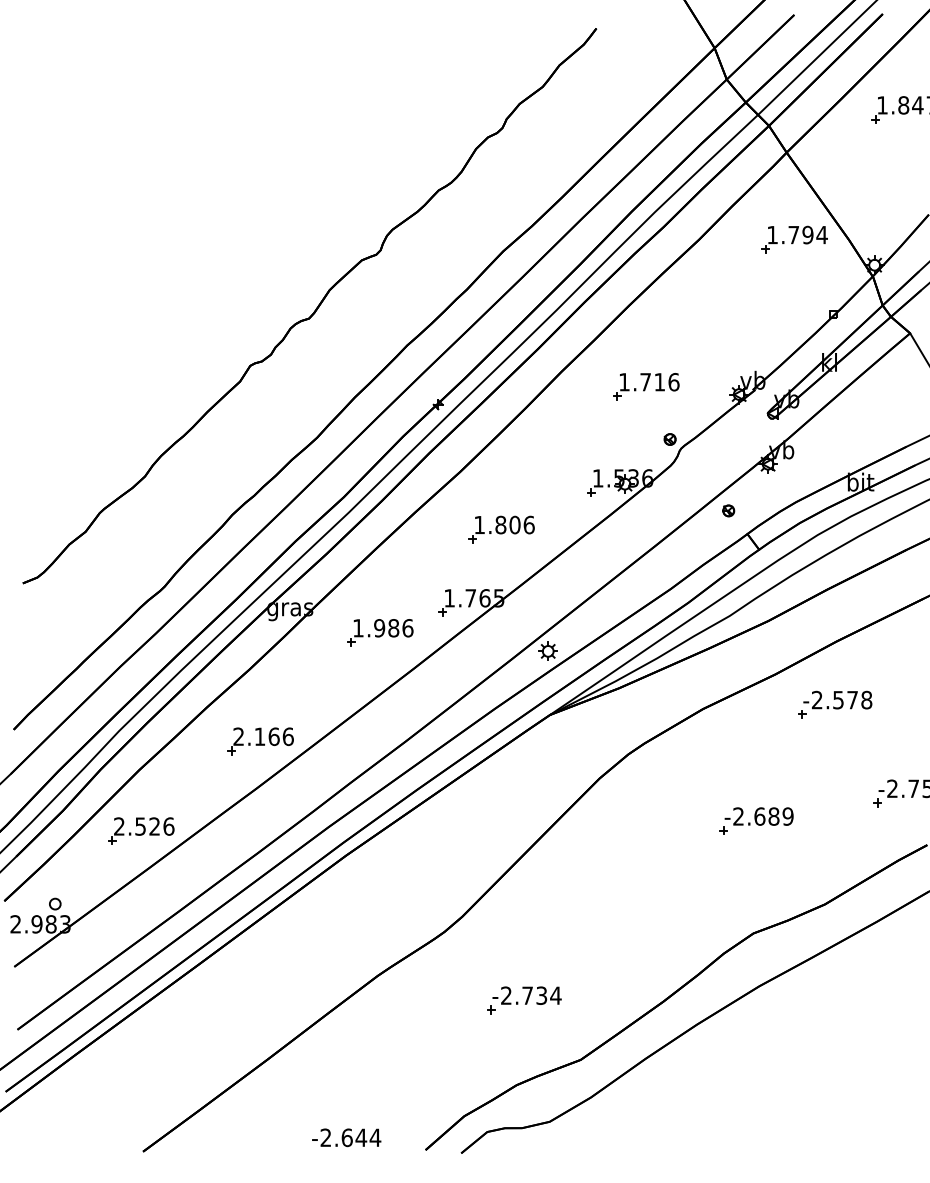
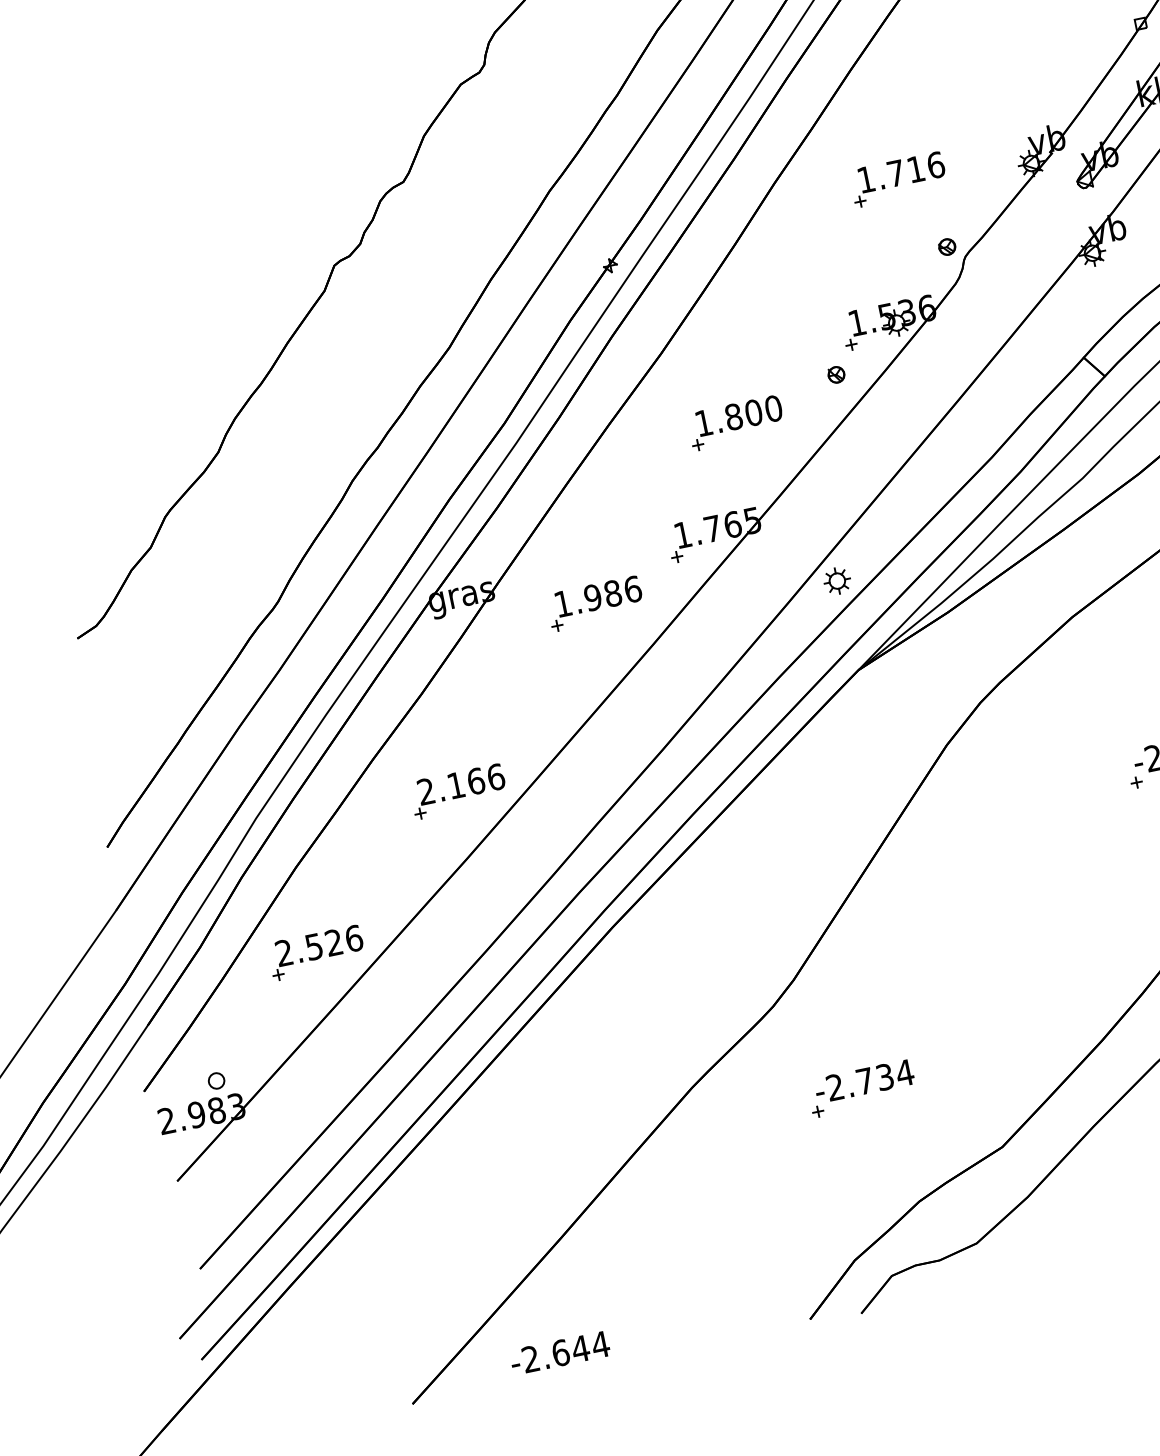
part: (728, 510) -> (836, 374), moved
text: (528, 524) -> (772, 408), 1.806 -> 1.800
part: (524, 1000) -> (862, 1088), moved
text: (346, 1137) -> (559, 1352), moved

